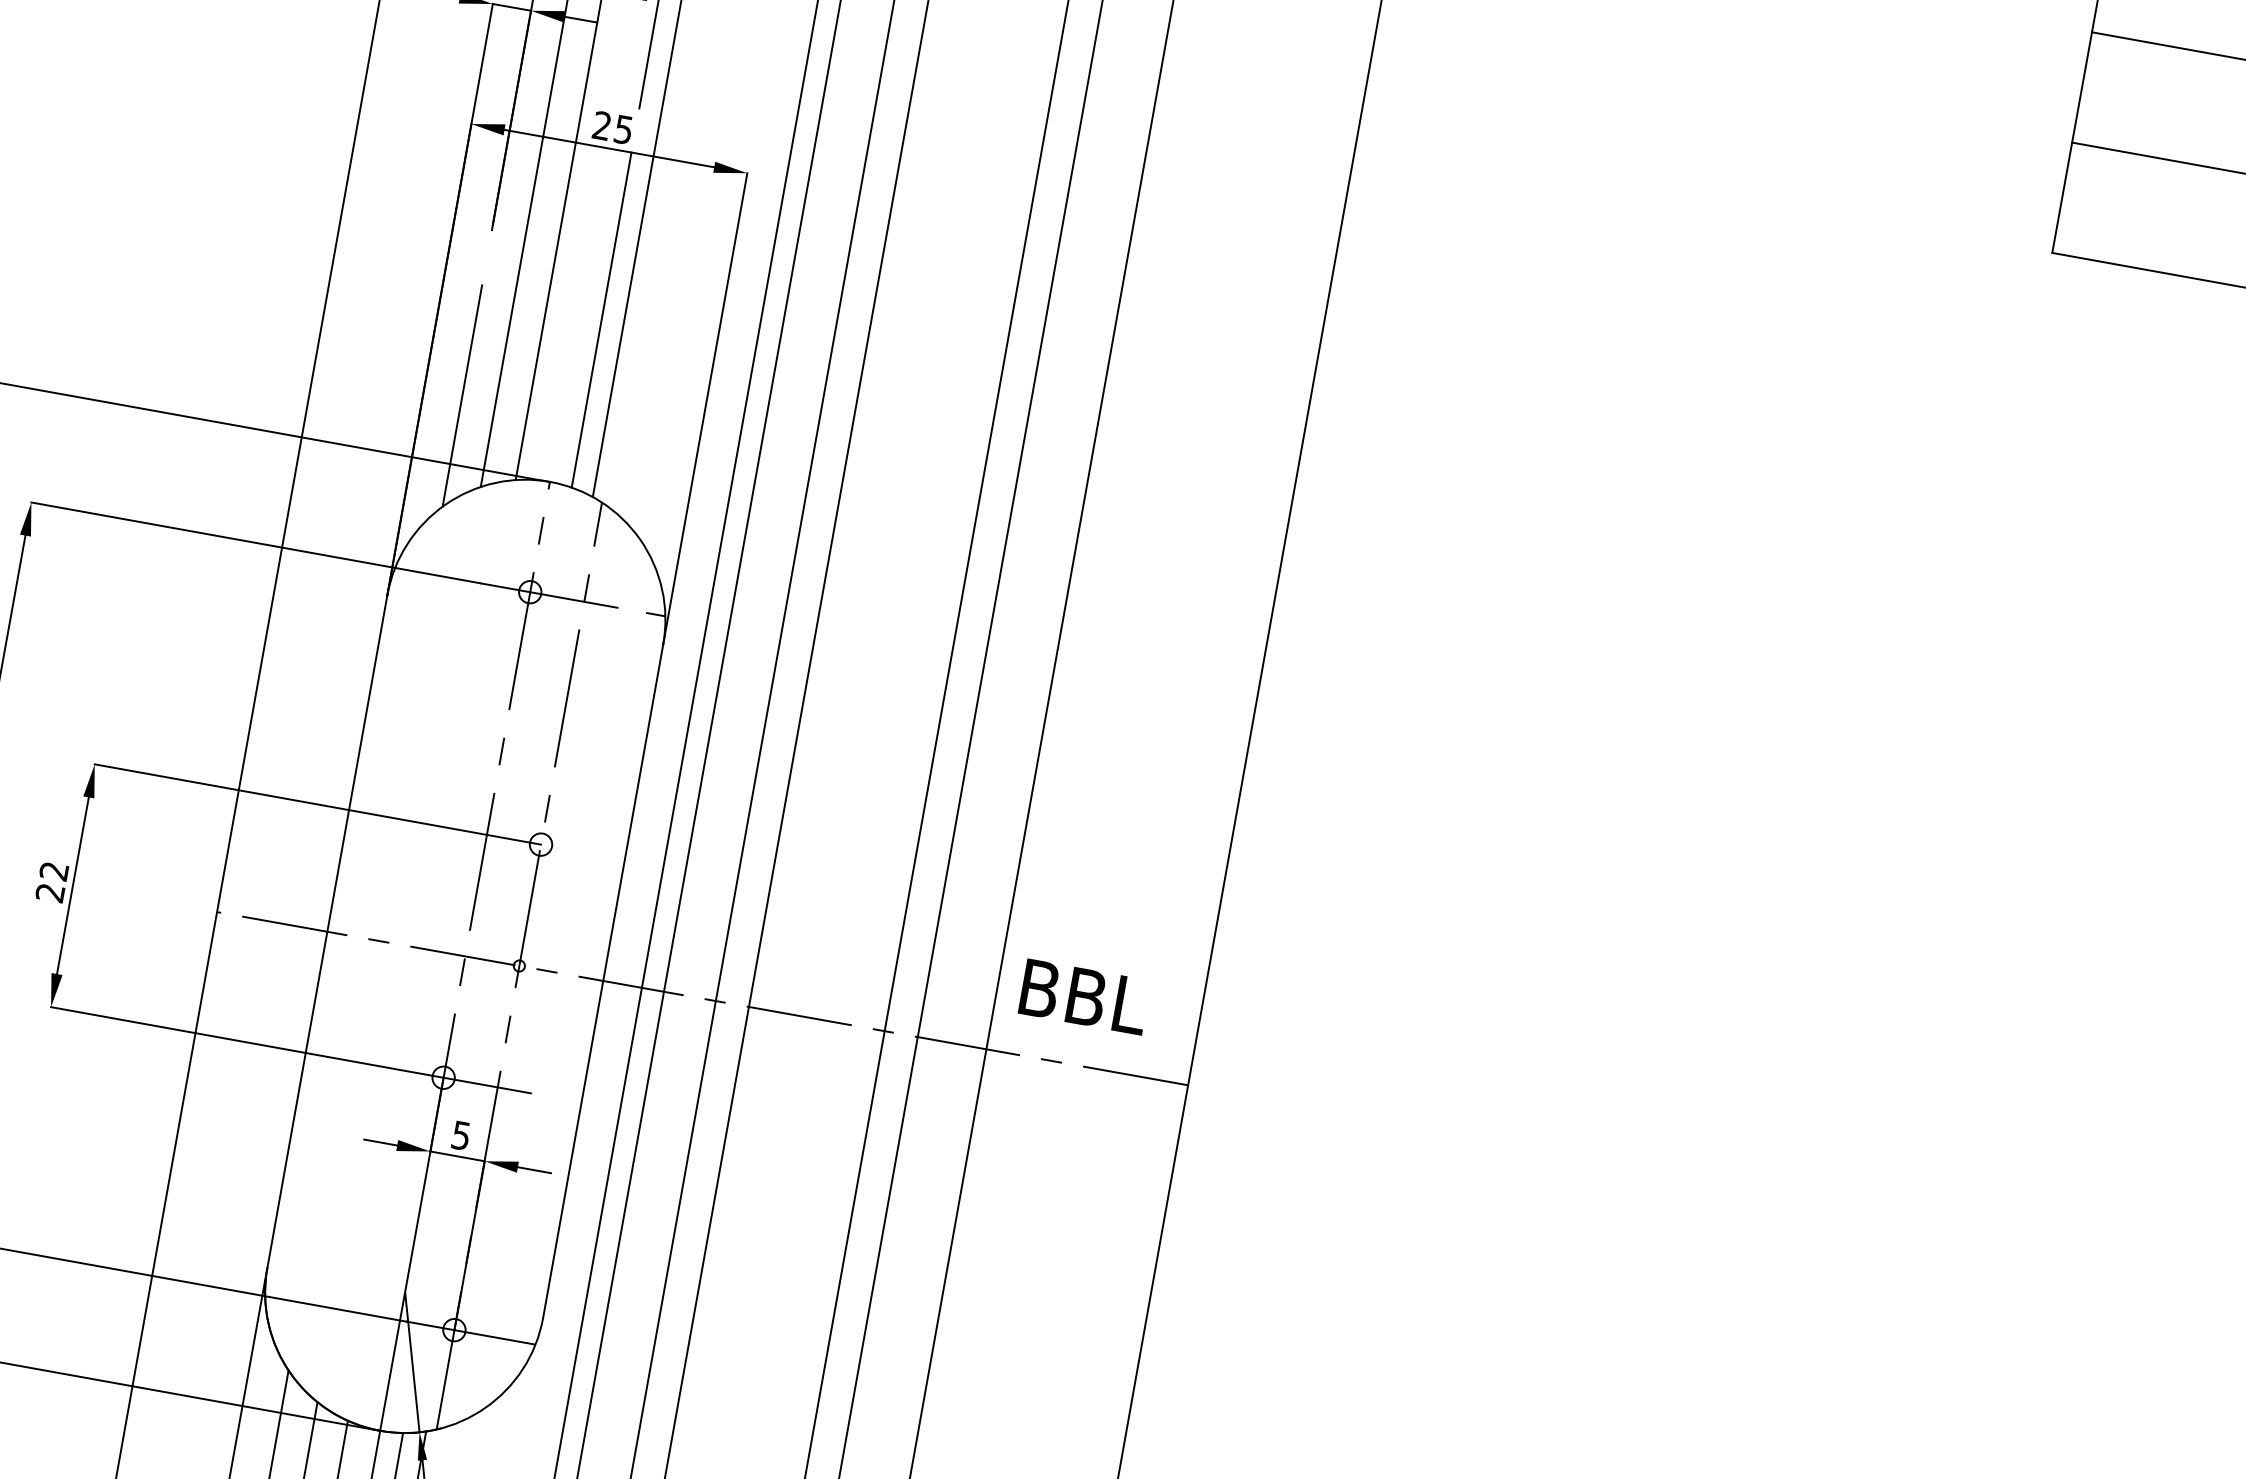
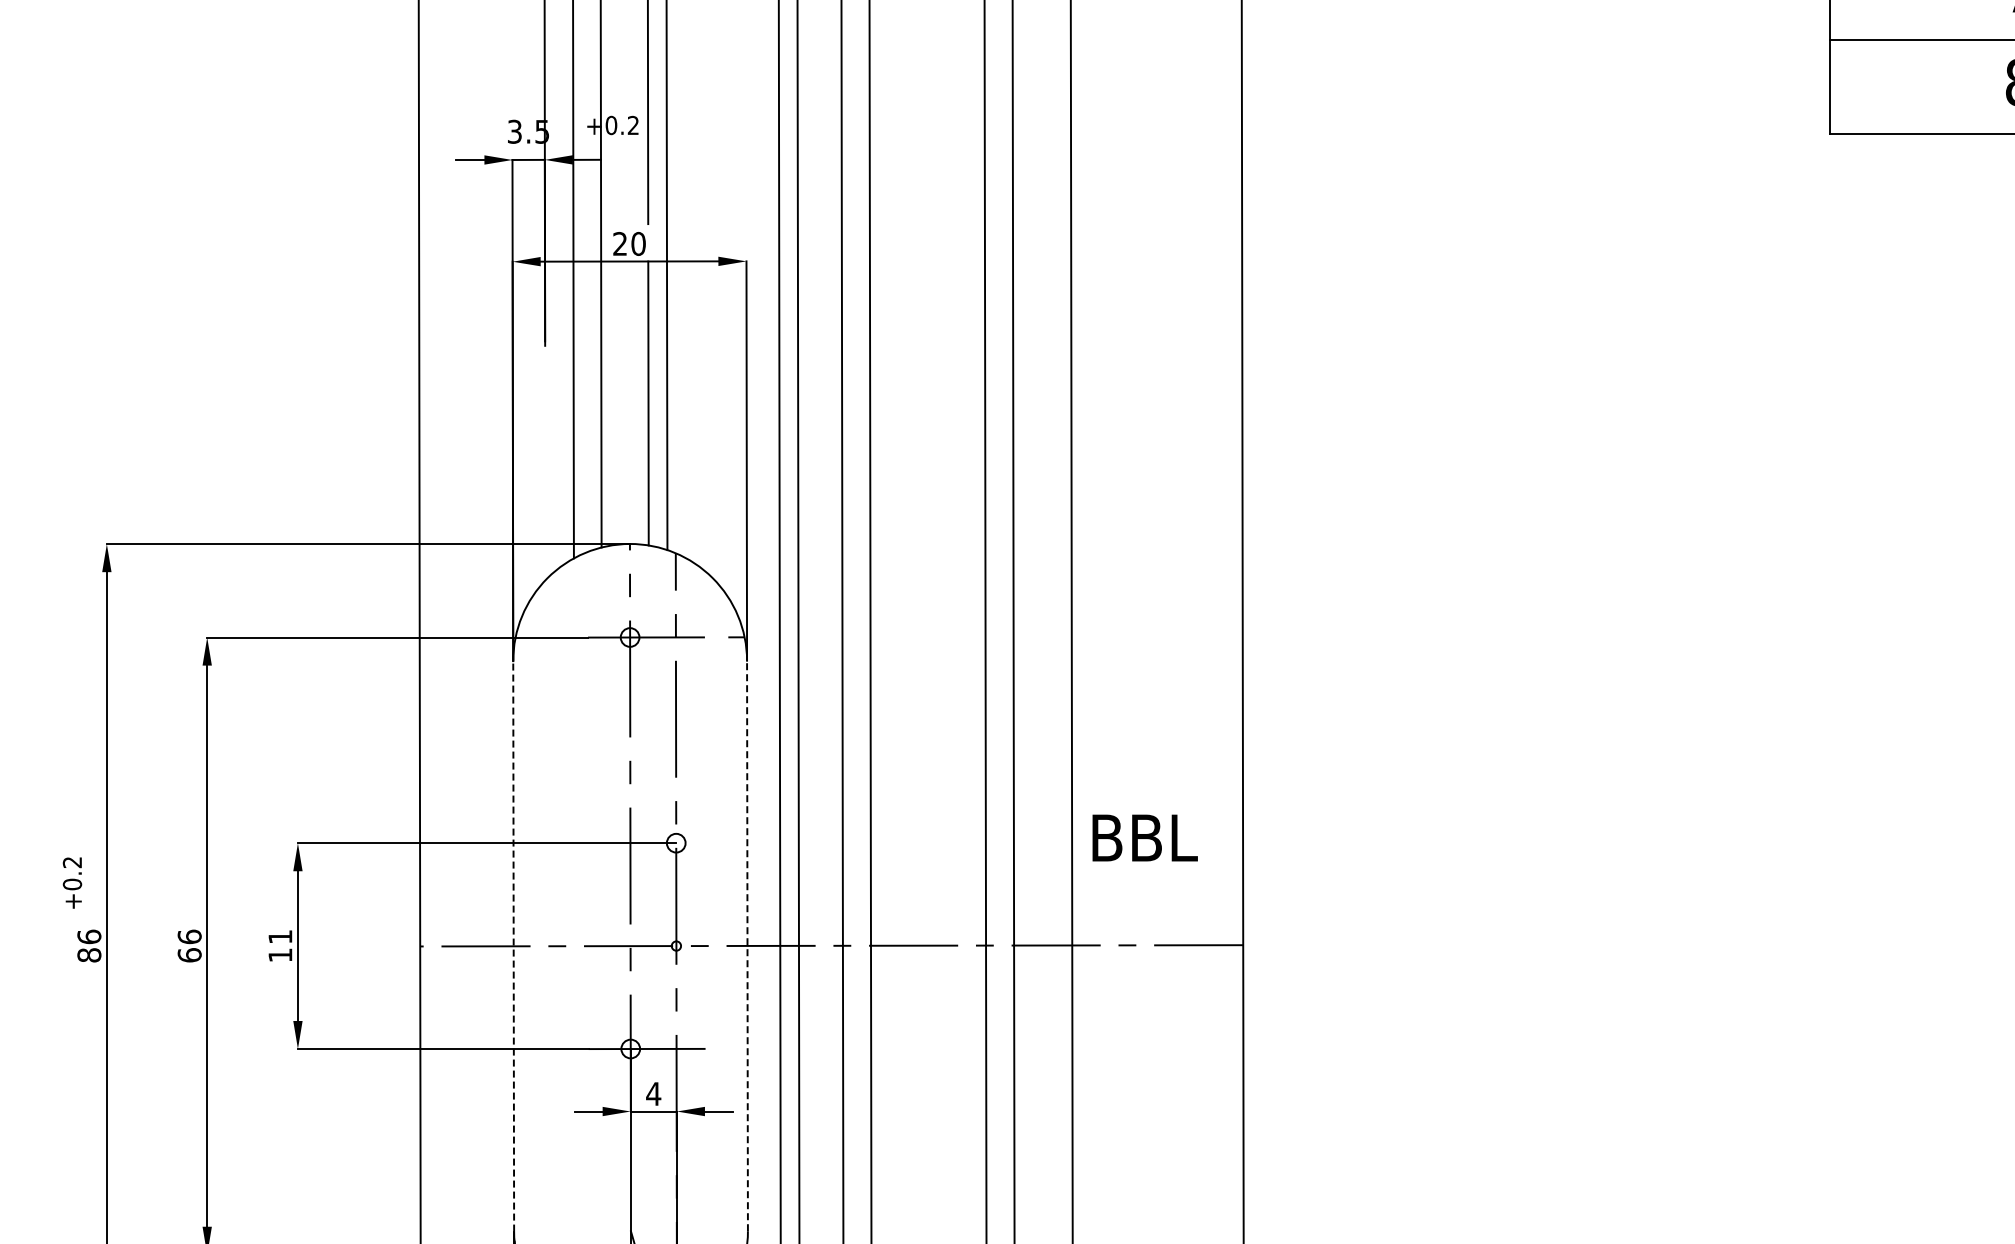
text: (623, 129) -> (638, 243), 25 -> 20
line: (462, 396) -> (545, 486), removed
text: (52, 882) -> (280, 946), 22 -> 11
line: (327, 930) -> (513, 945), solid -> dashed
line: (603, 980) -> (747, 945), solid -> dashed
text: (1083, 996) -> (1144, 837), moved
text: (460, 1136) -> (653, 1094), 5 -> 4

